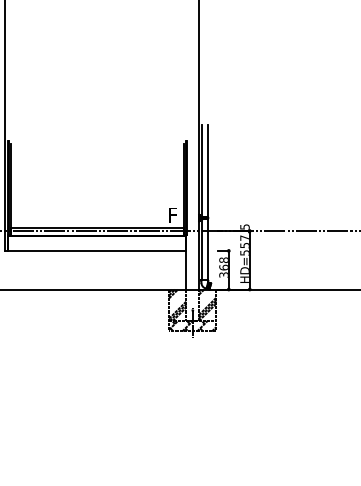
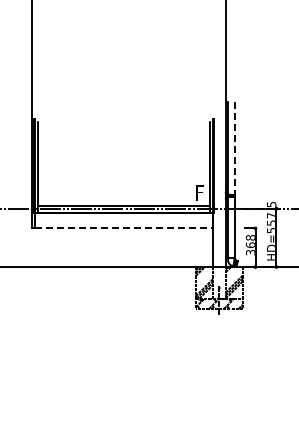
line: (207, 171) -> (234, 149), solid -> dashed
line: (97, 250) -> (124, 228), solid -> dashed

